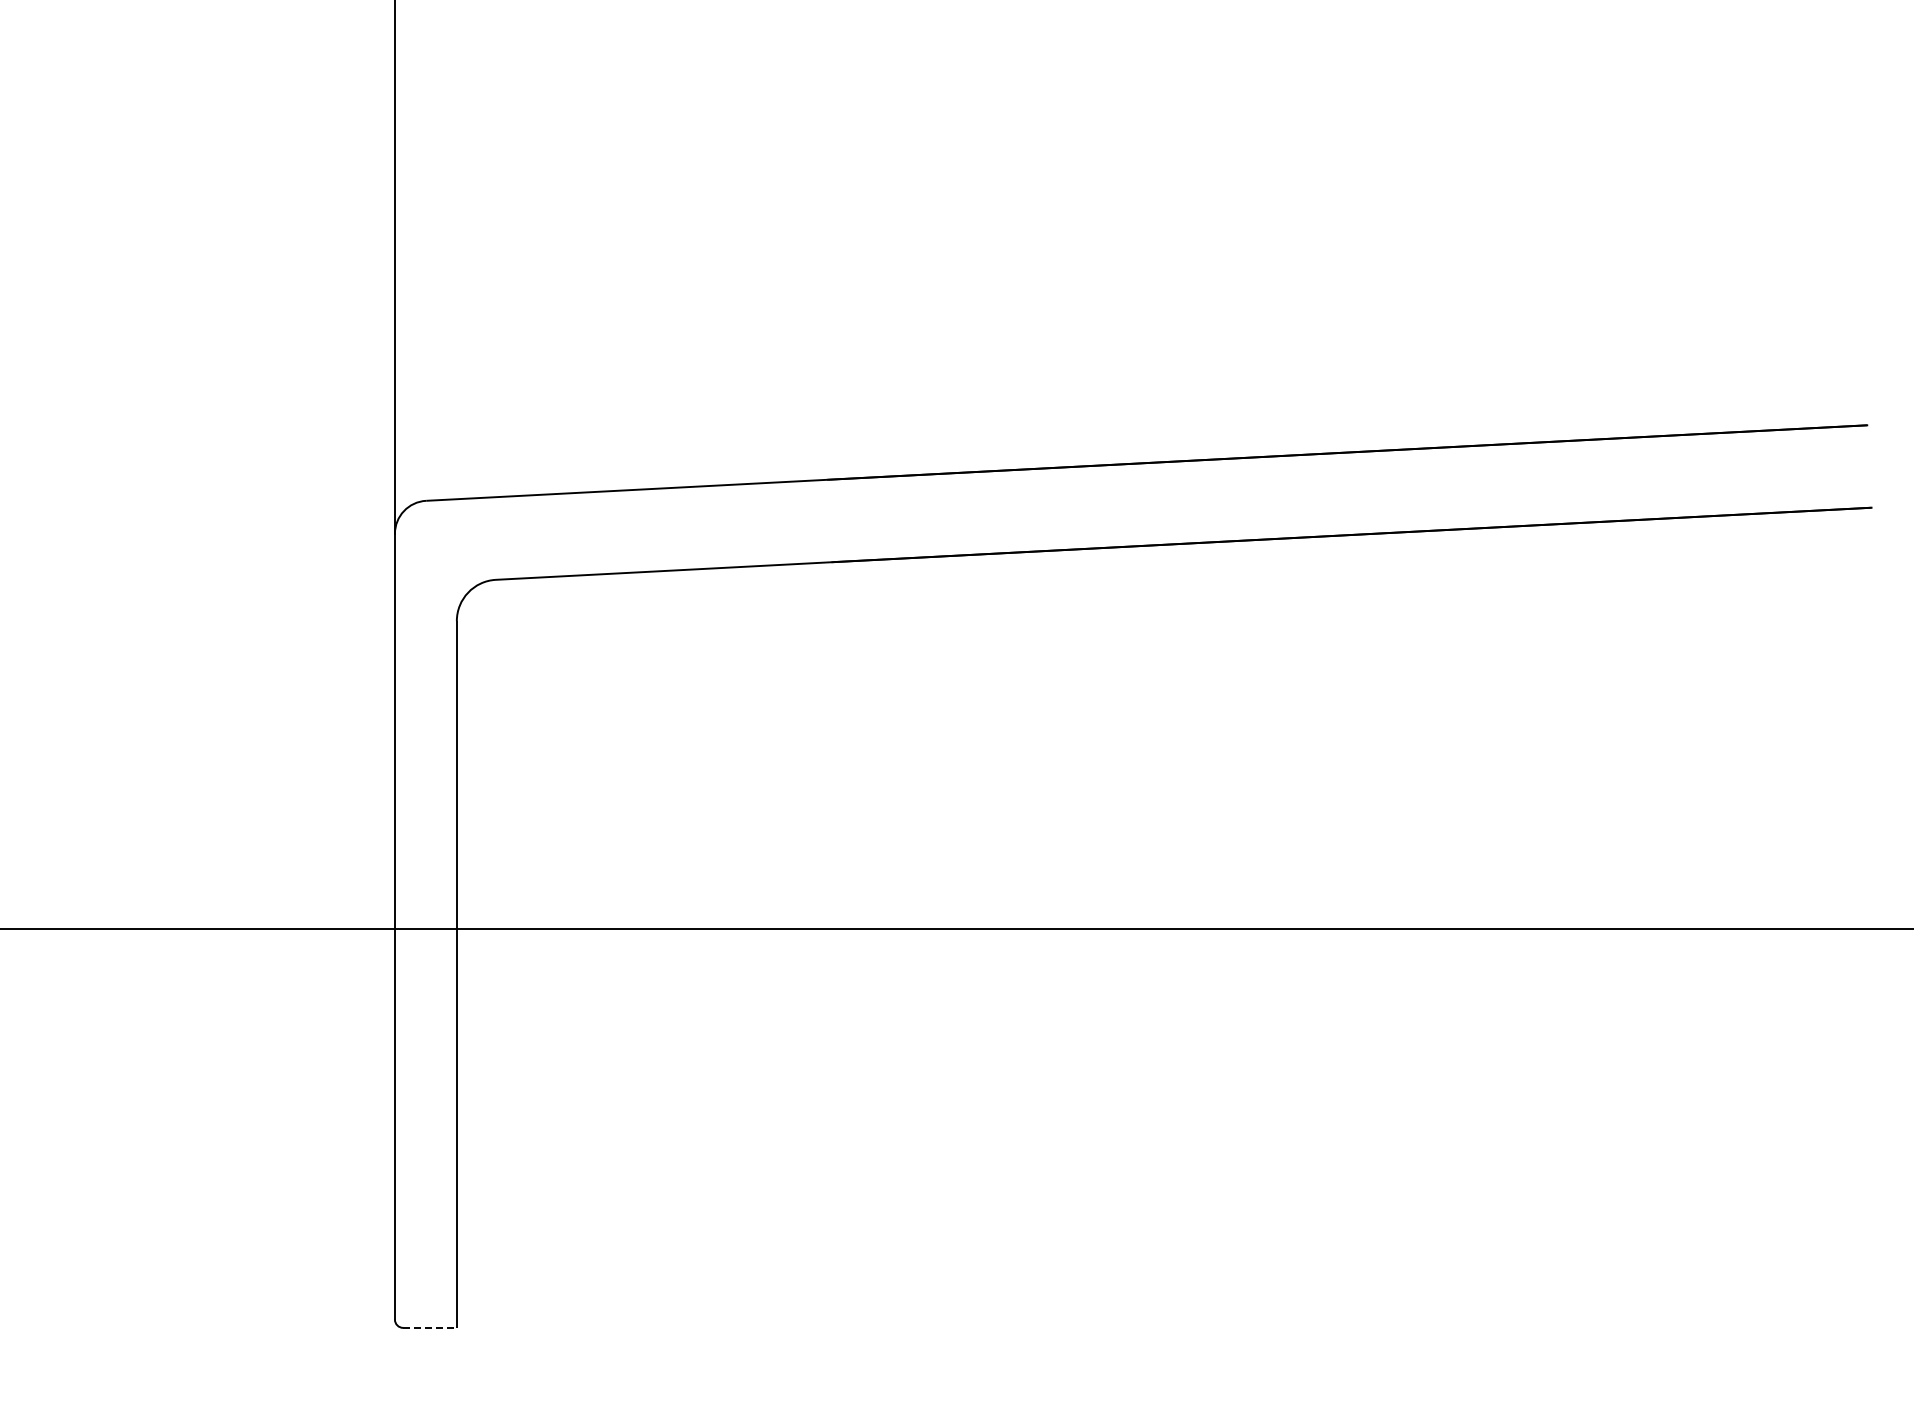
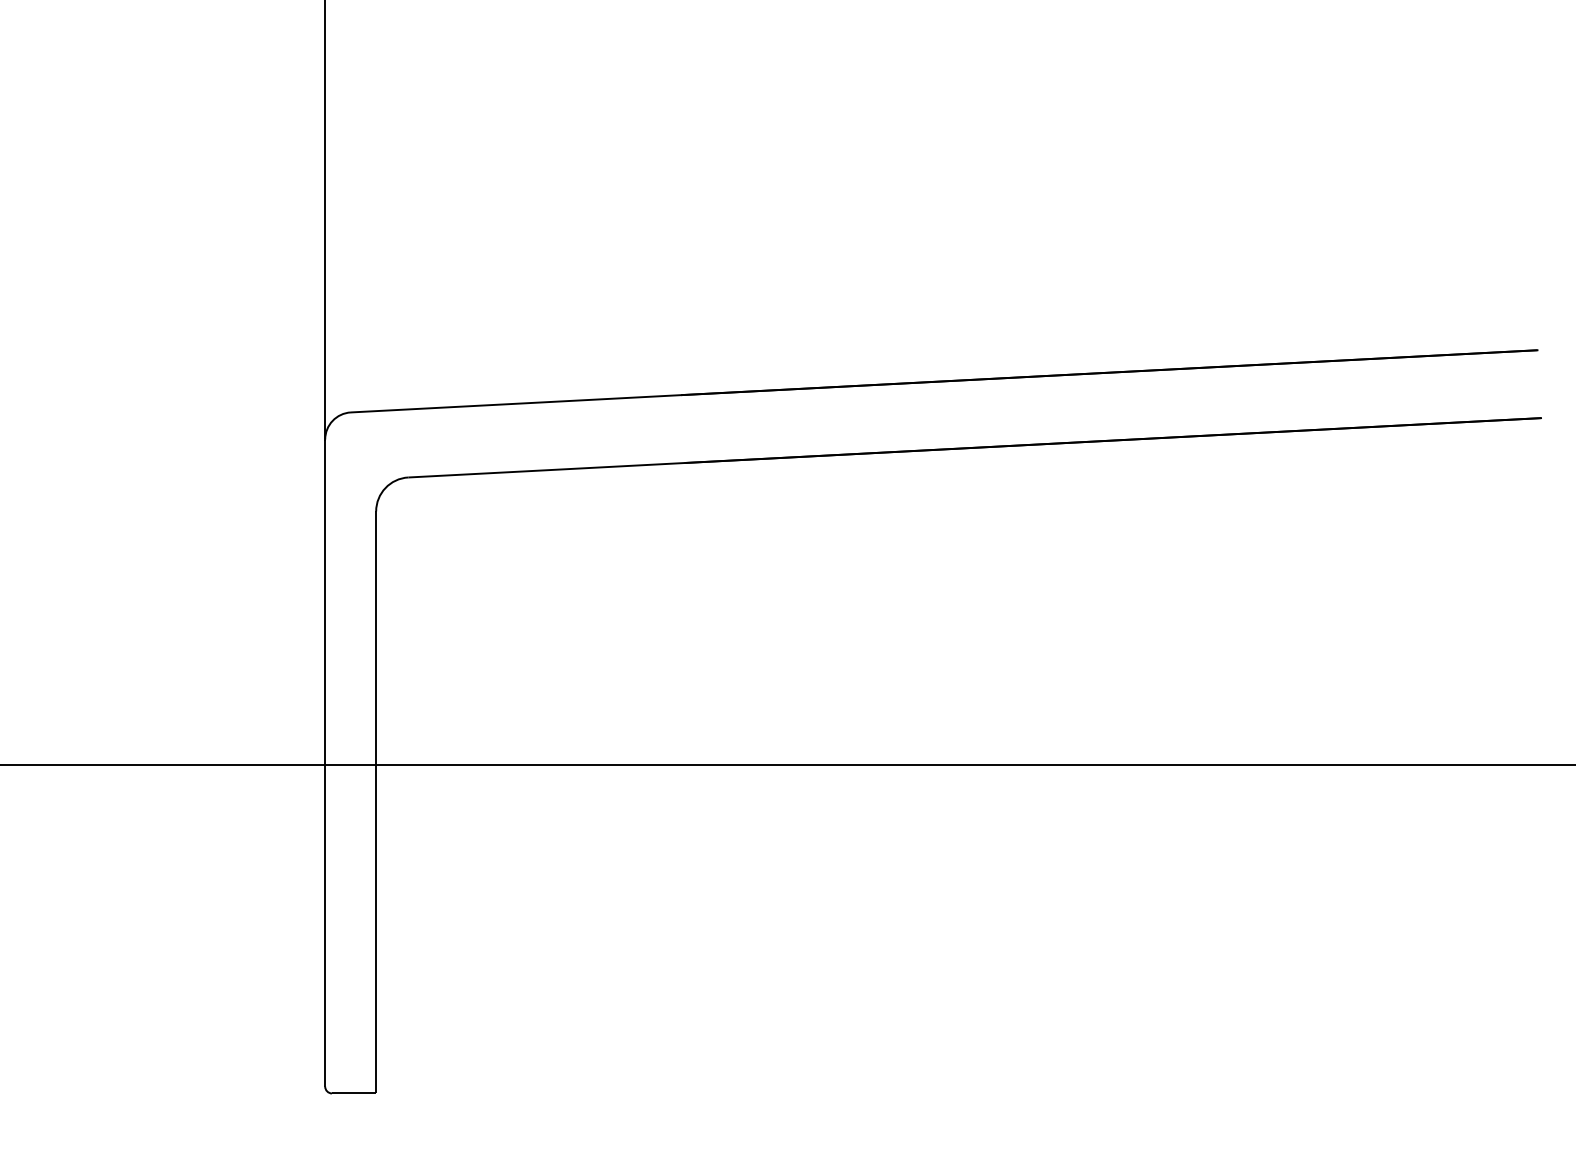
line: (430, 1327) -> (354, 1093), dashed -> solid

